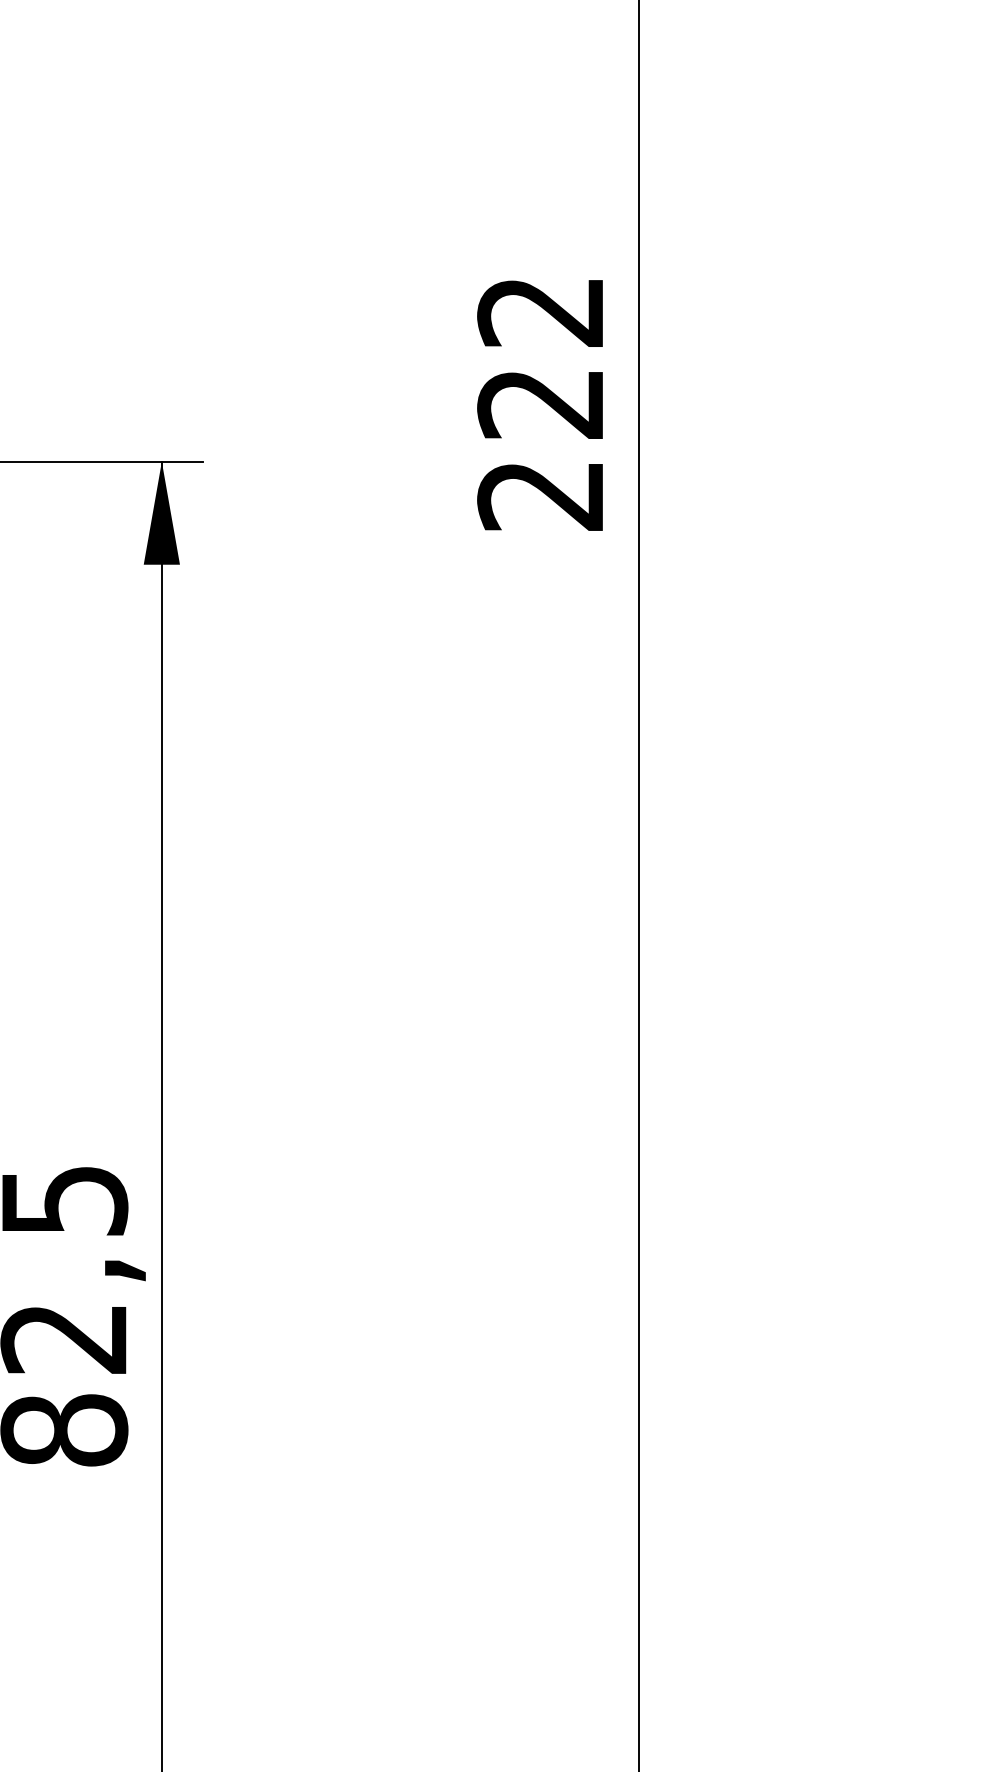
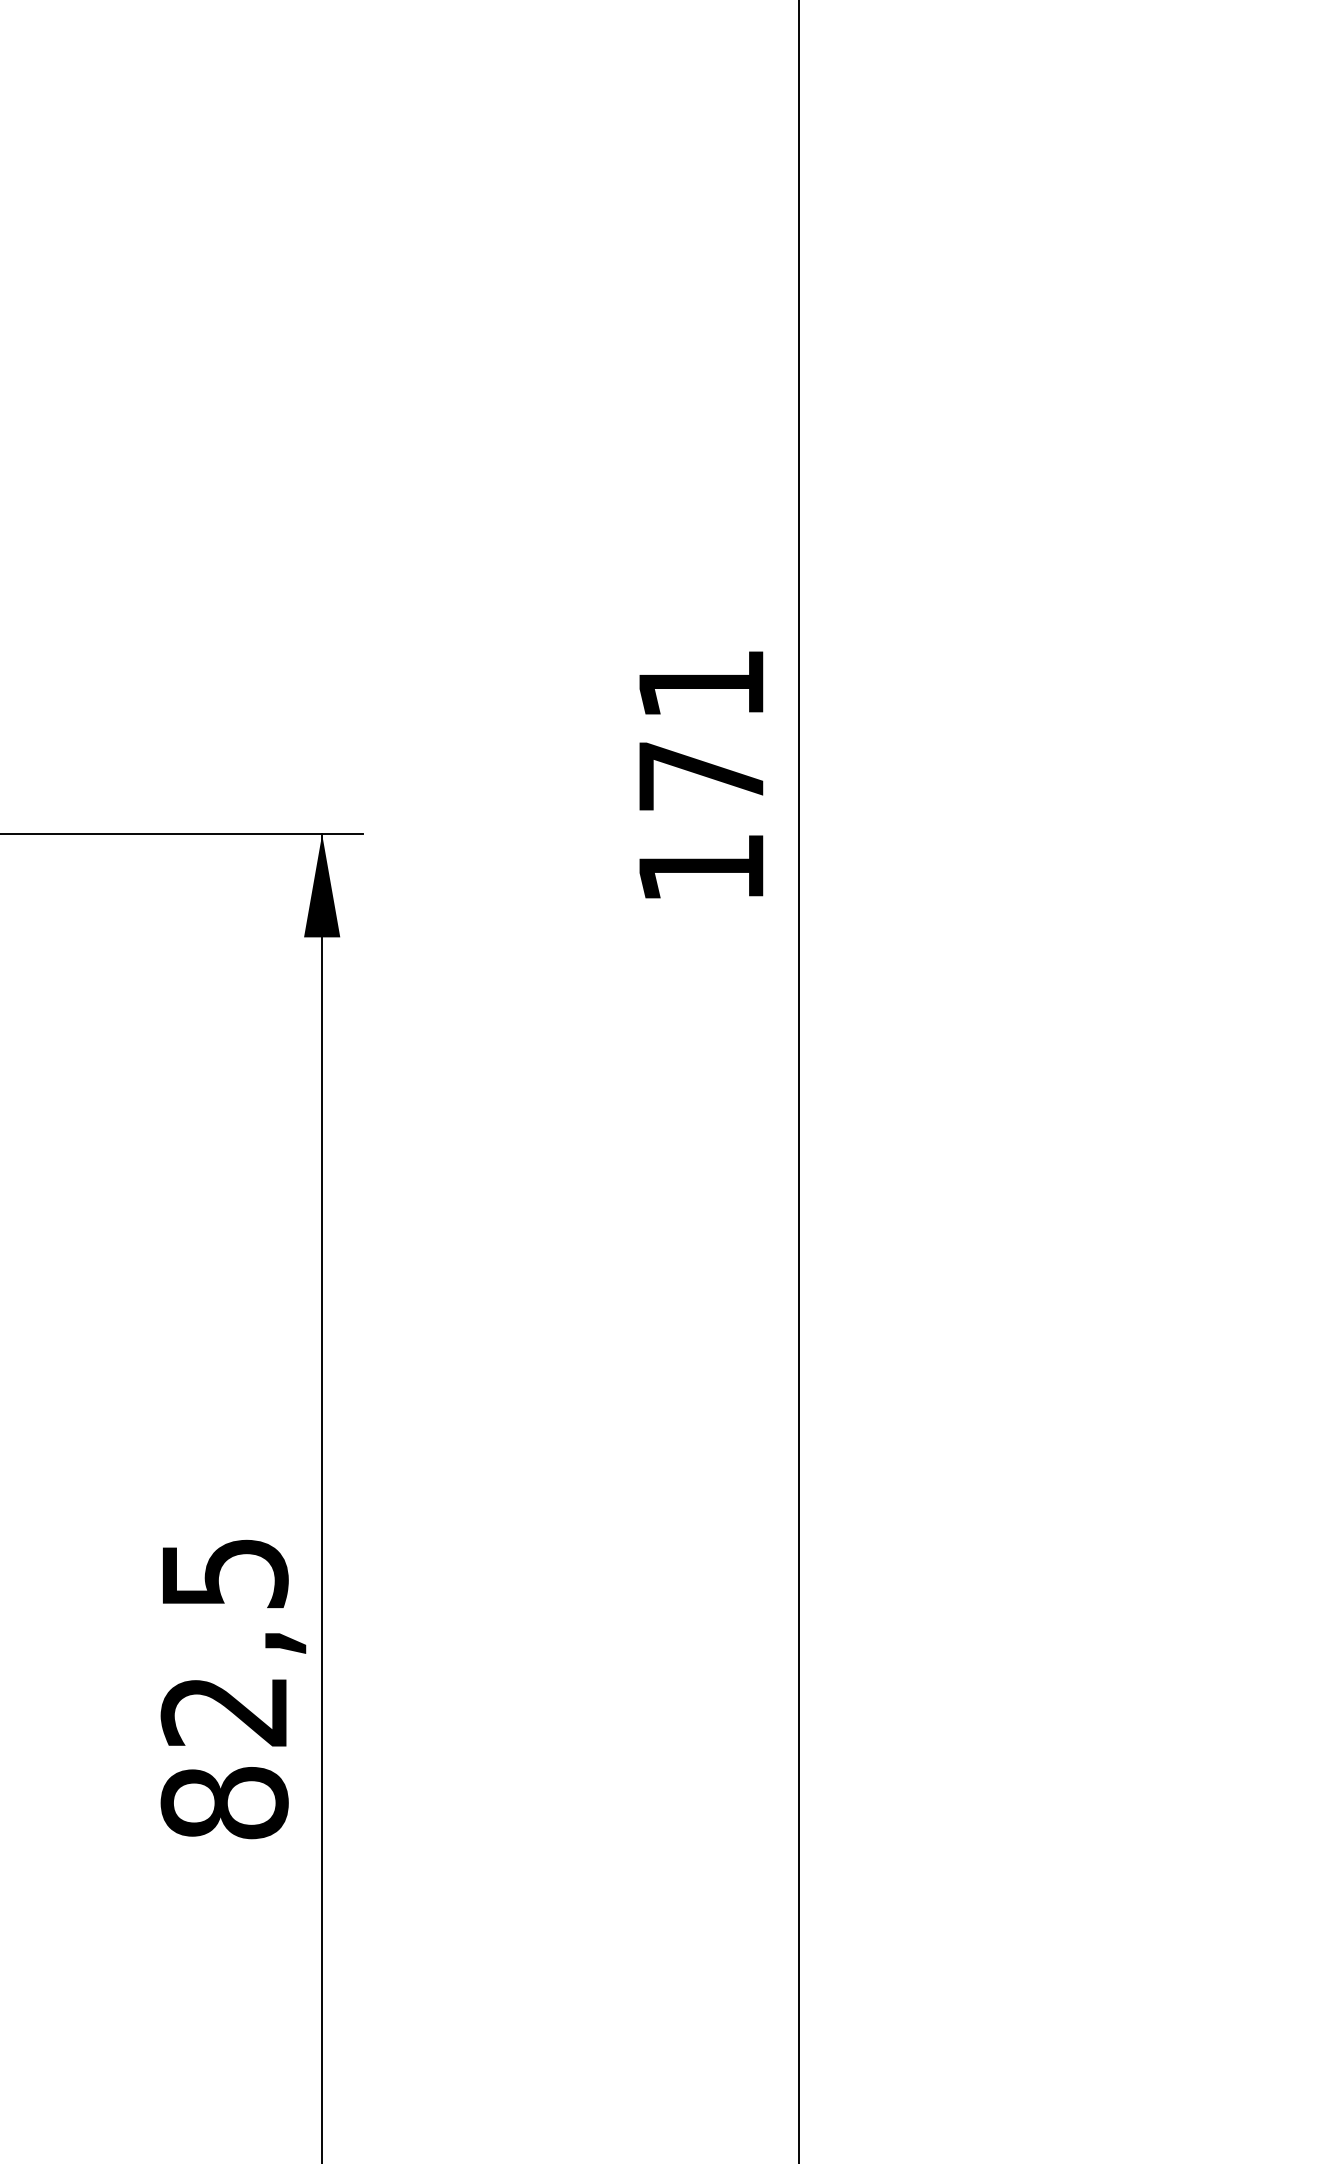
text: (540, 404) -> (700, 777), 222 -> 171

